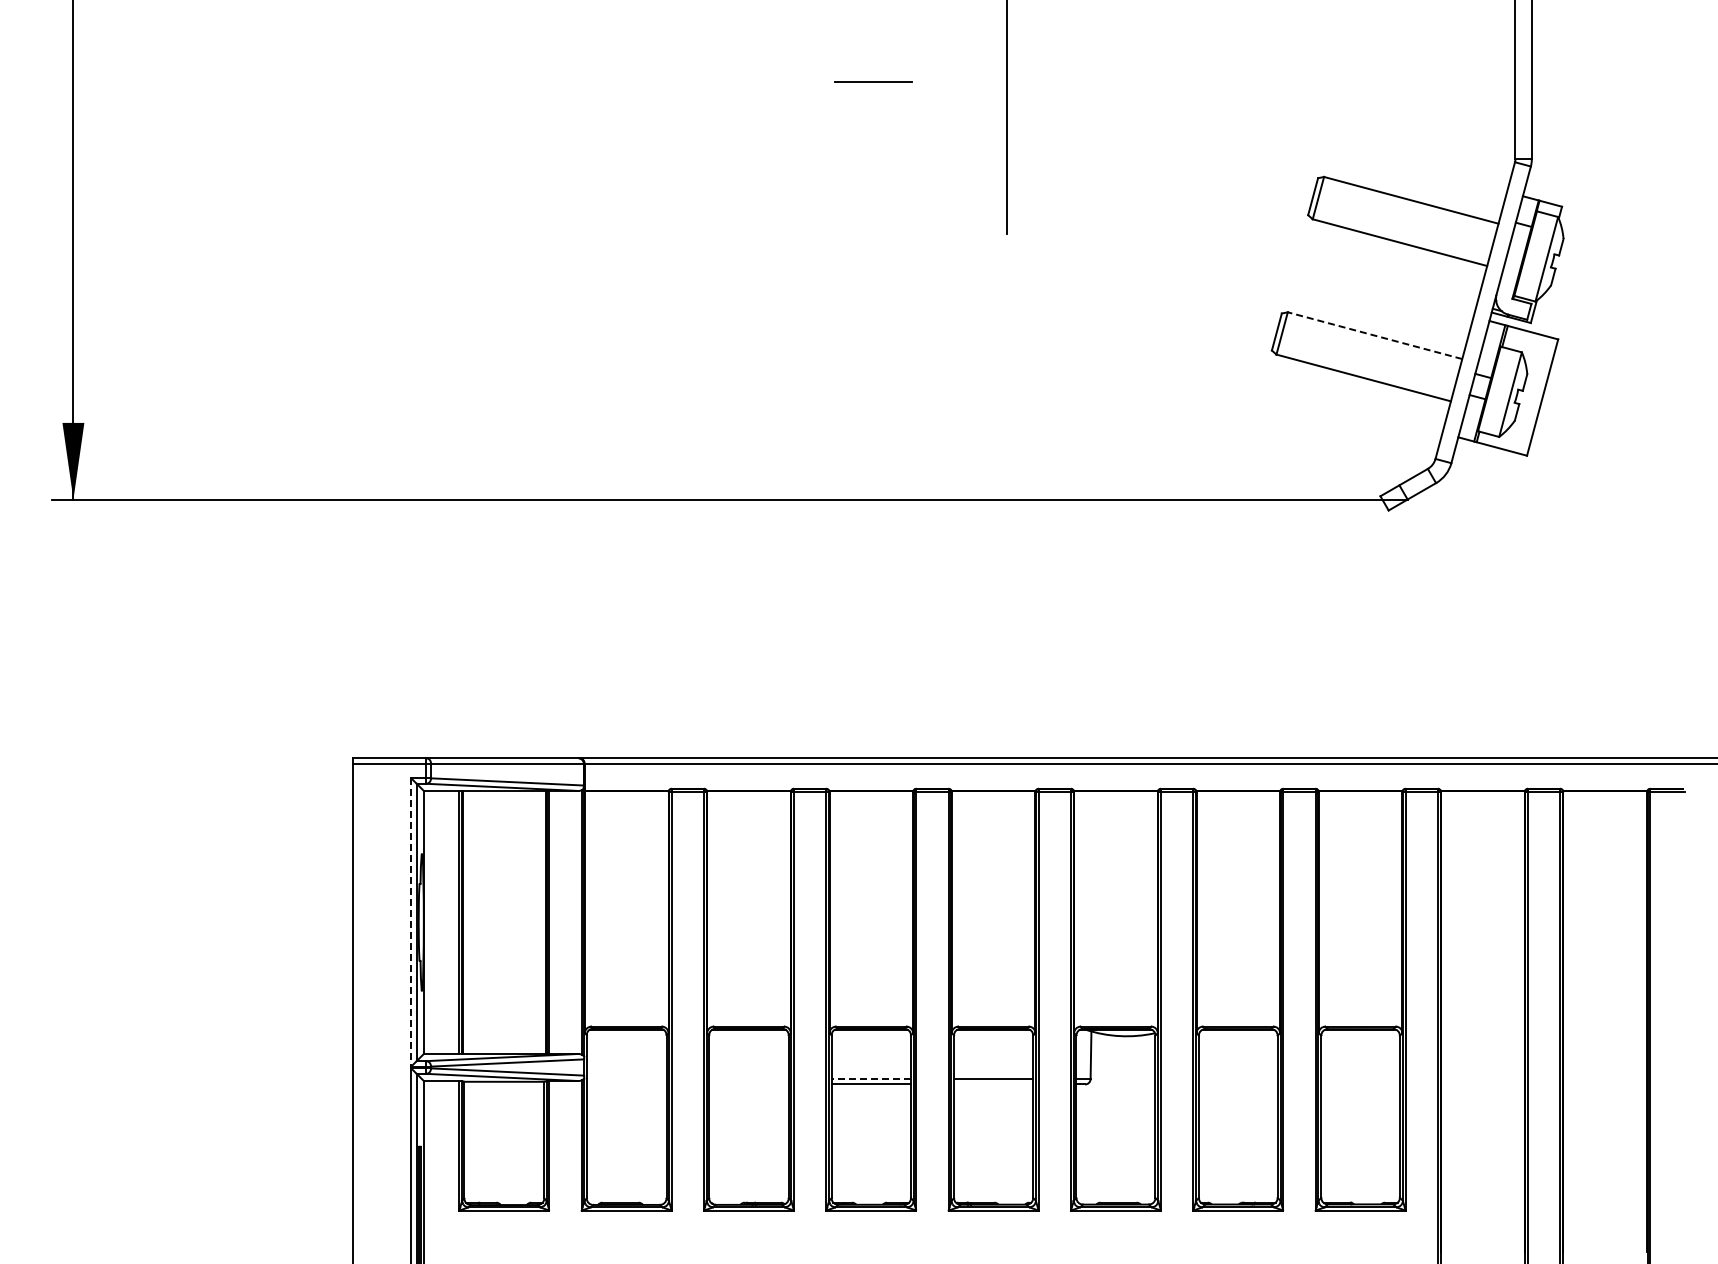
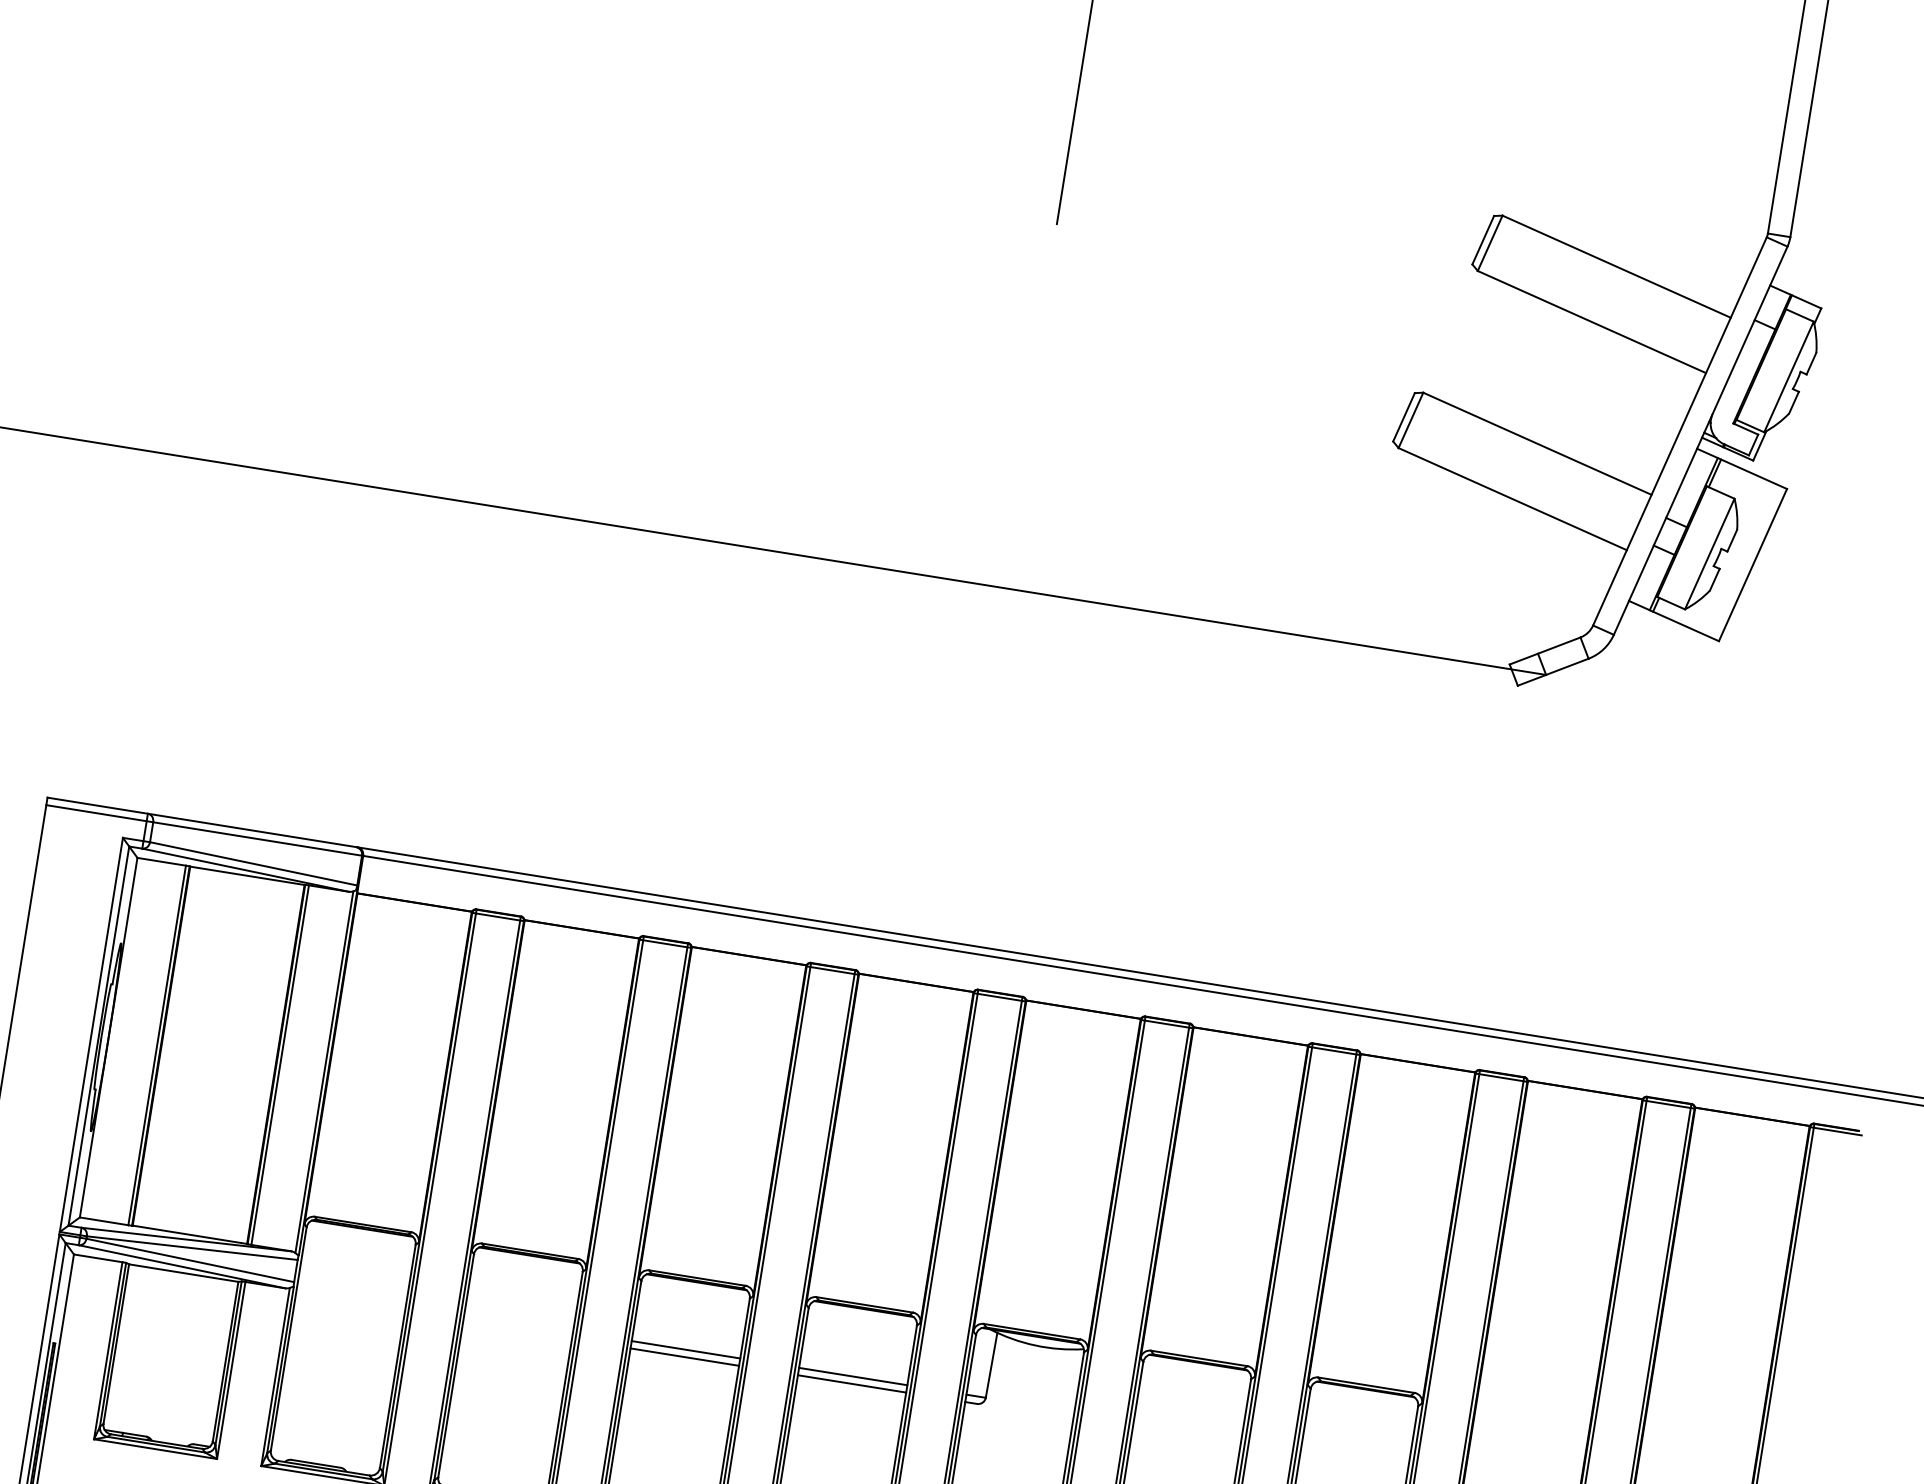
line: (1374, 335) -> (1536, 443), dashed -> solid
line: (411, 922) -> (91, 1035), dashed -> solid
line: (871, 1079) -> (686, 1350), dashed -> solid
line: (993, 1084) -> (851, 1383), added

